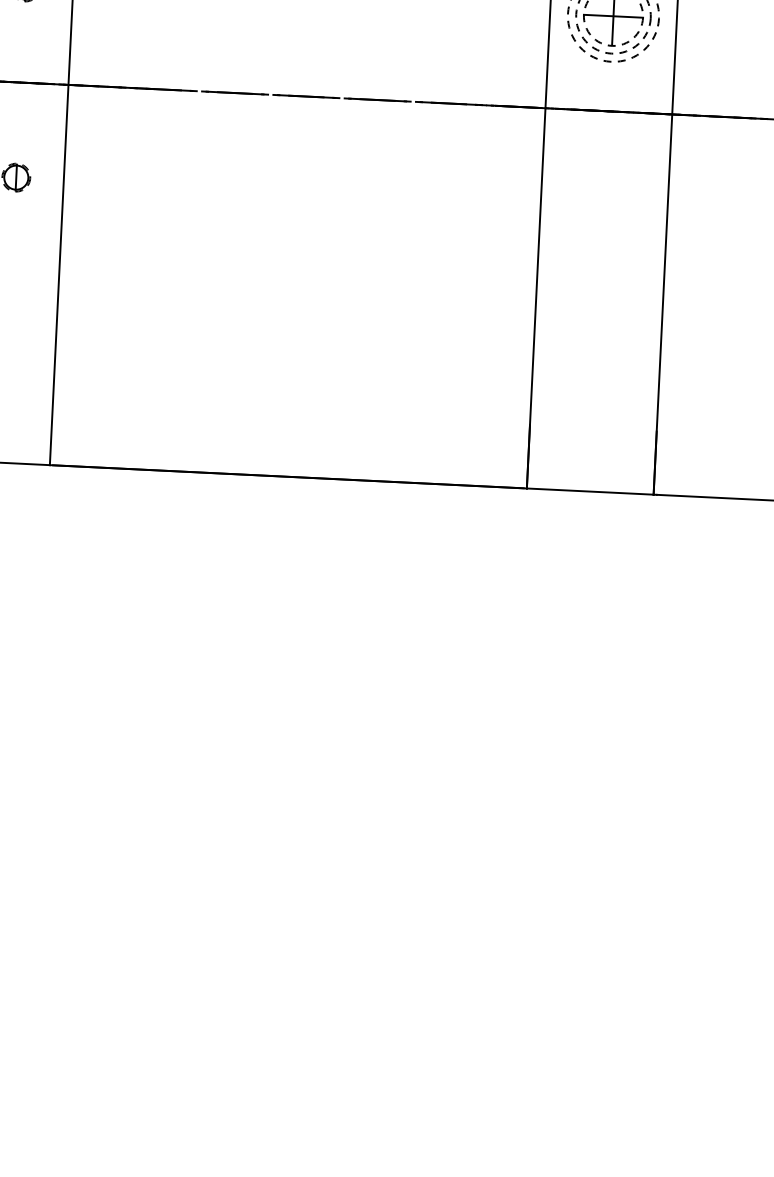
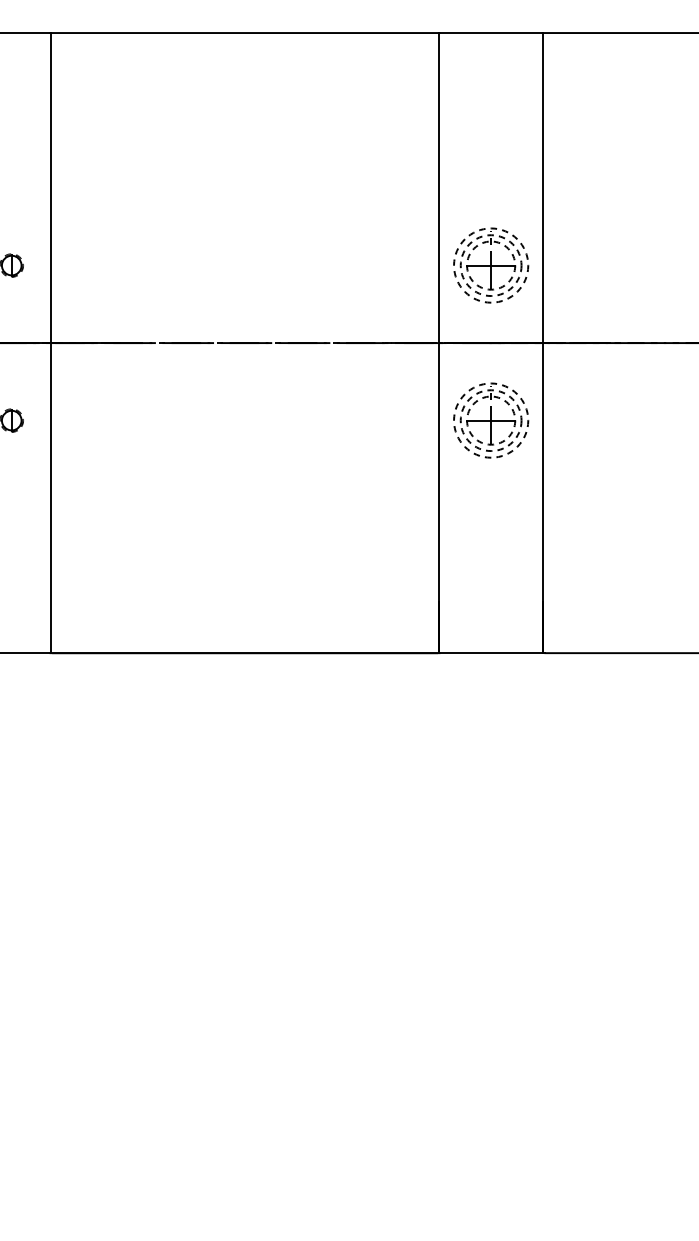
part: (604, 206) -> (491, 420), added

